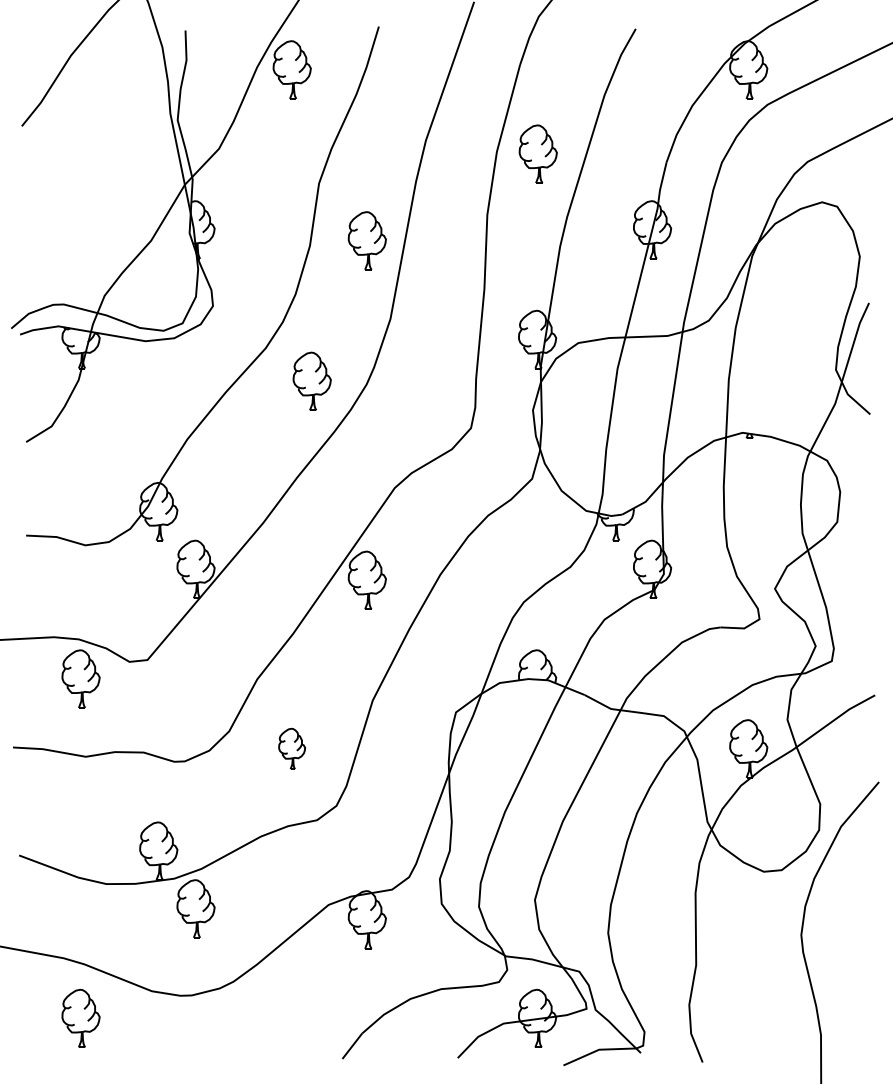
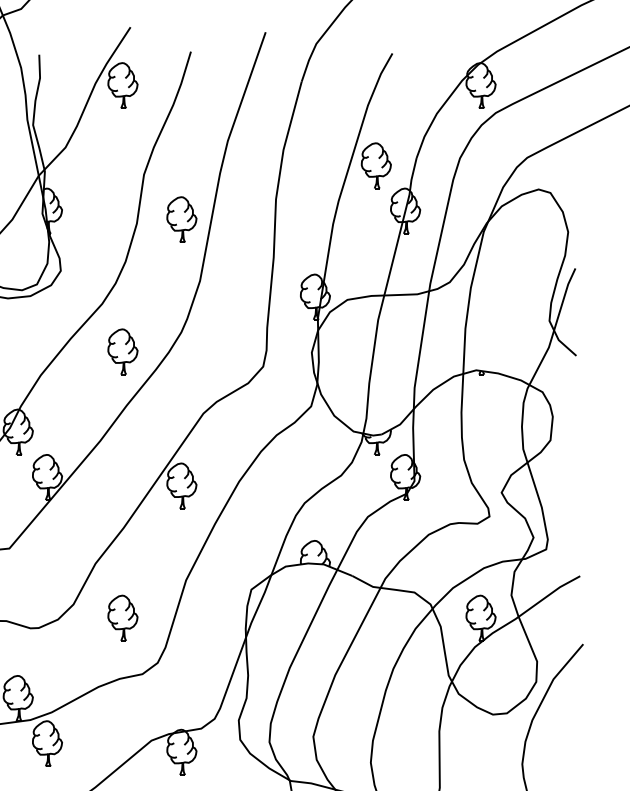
part: (537, 153) -> (375, 165), moved
part: (311, 380) -> (122, 351), moved
part: (291, 748) -> (122, 617), size x1.43

